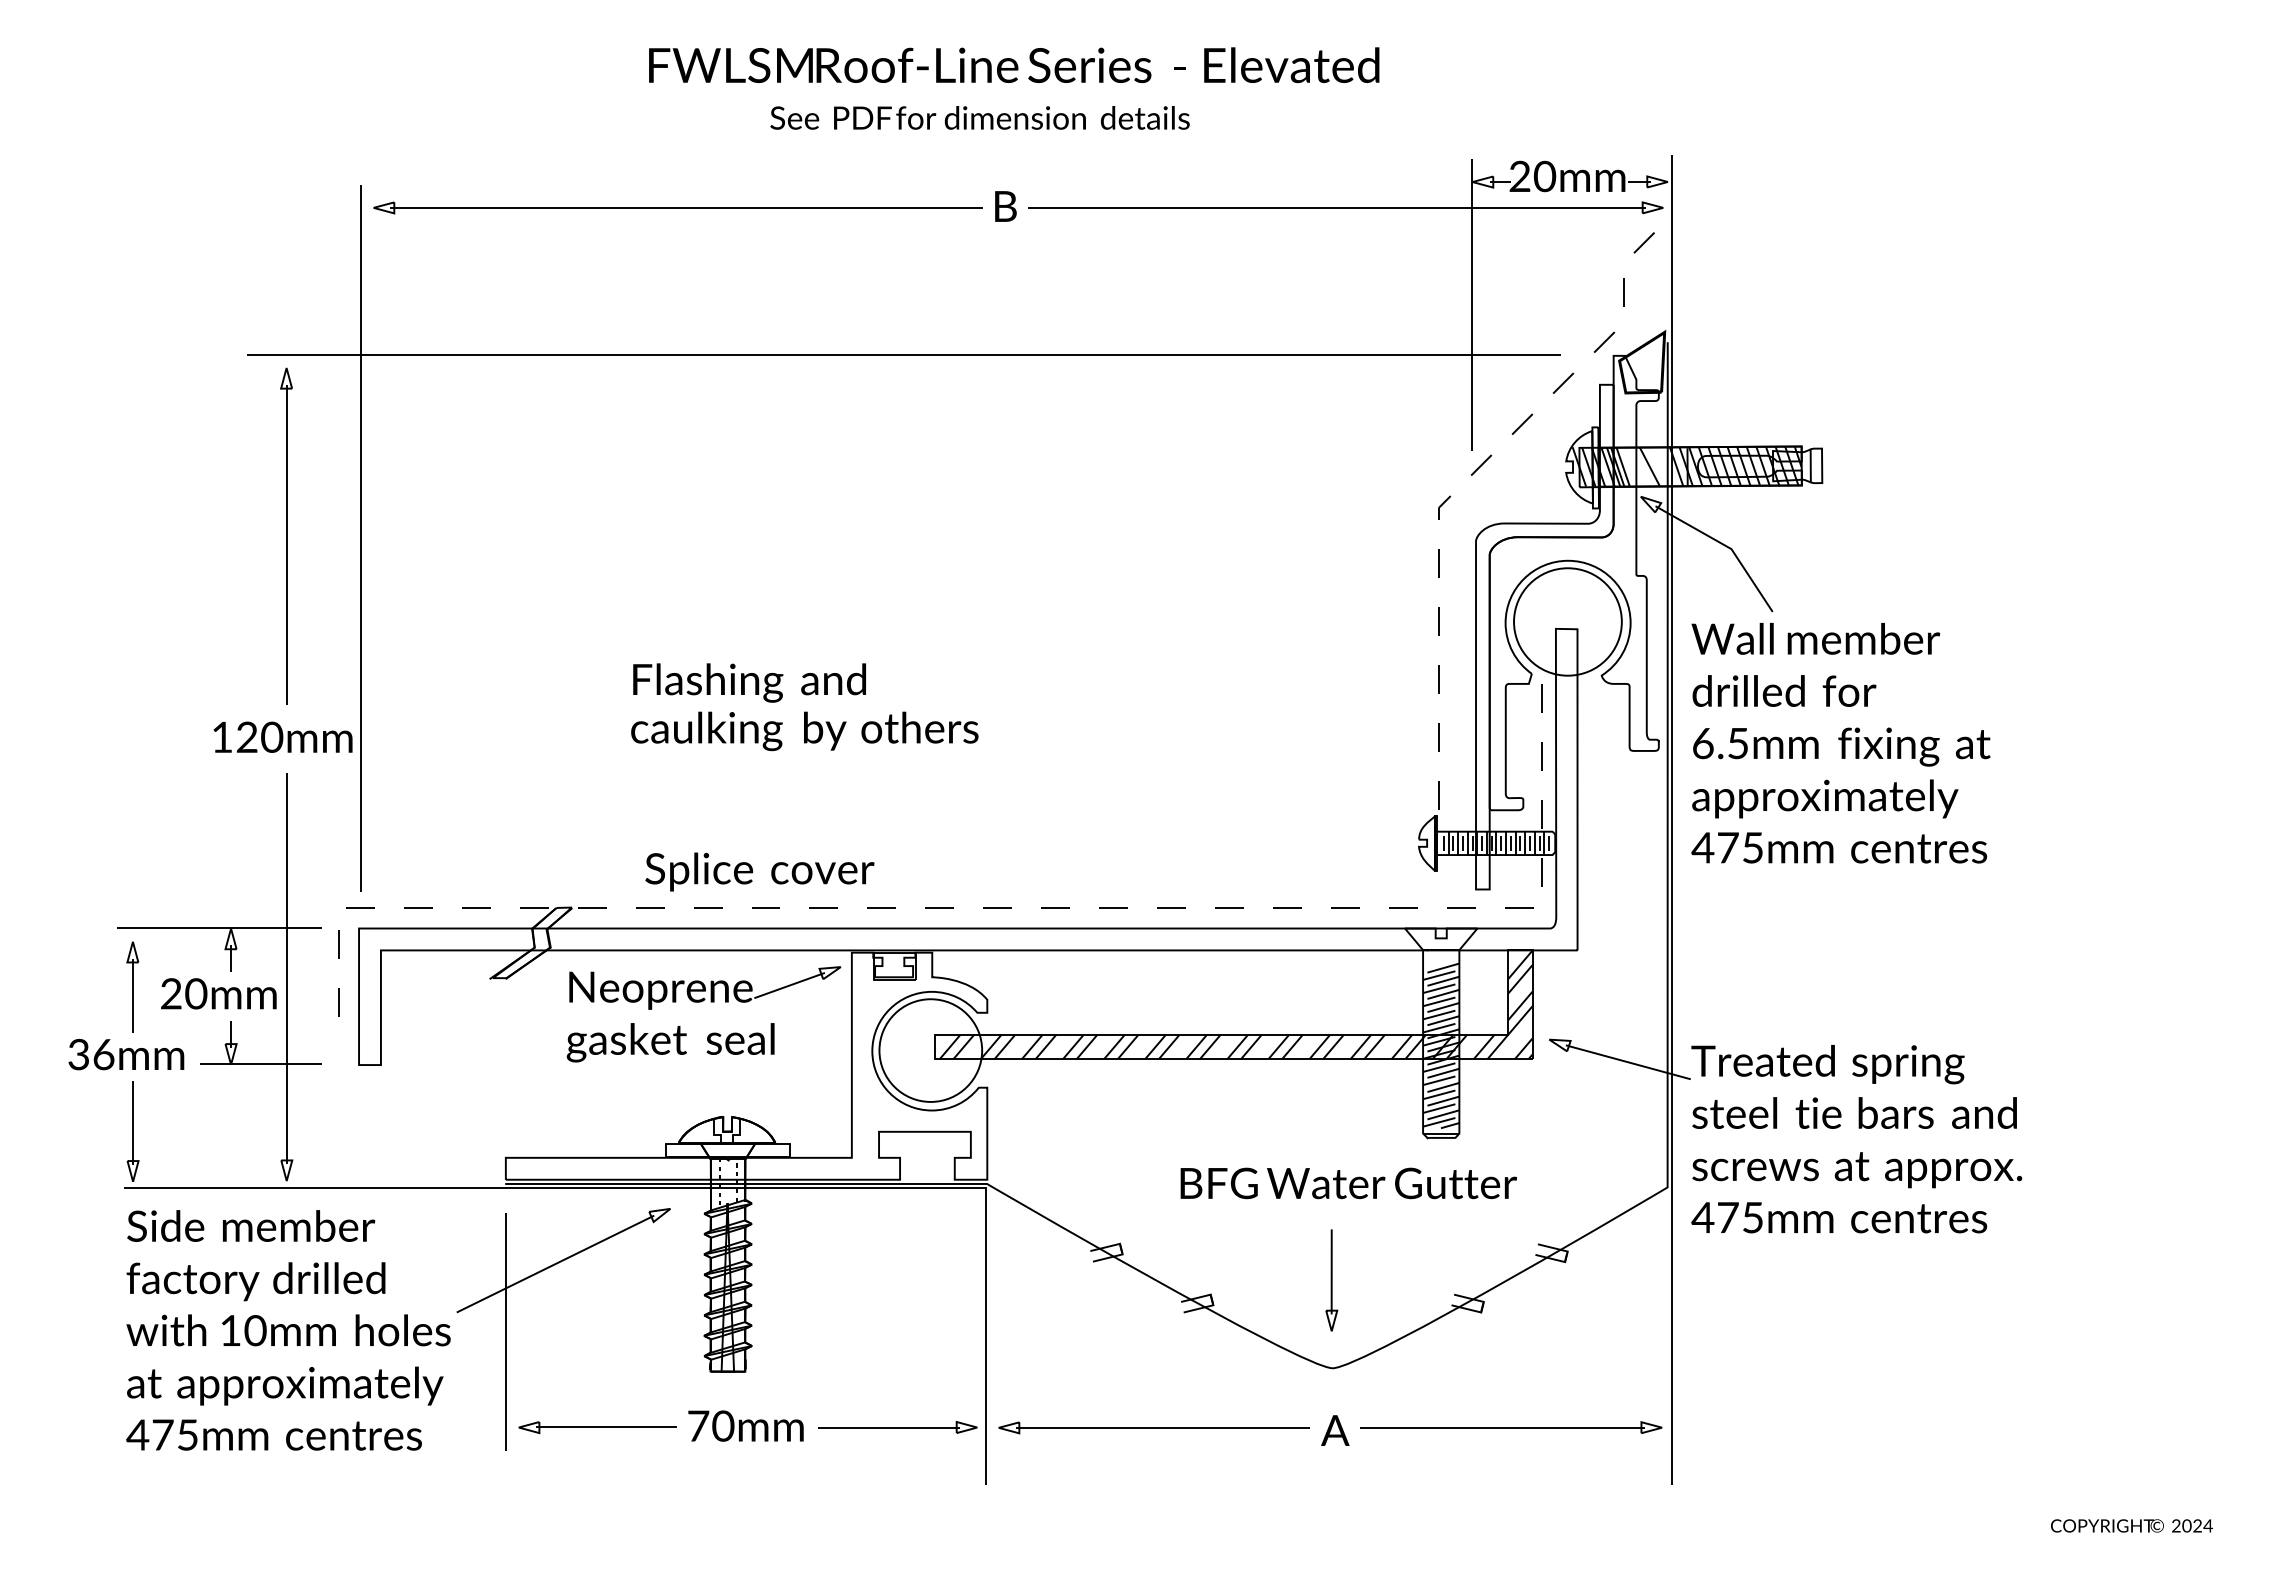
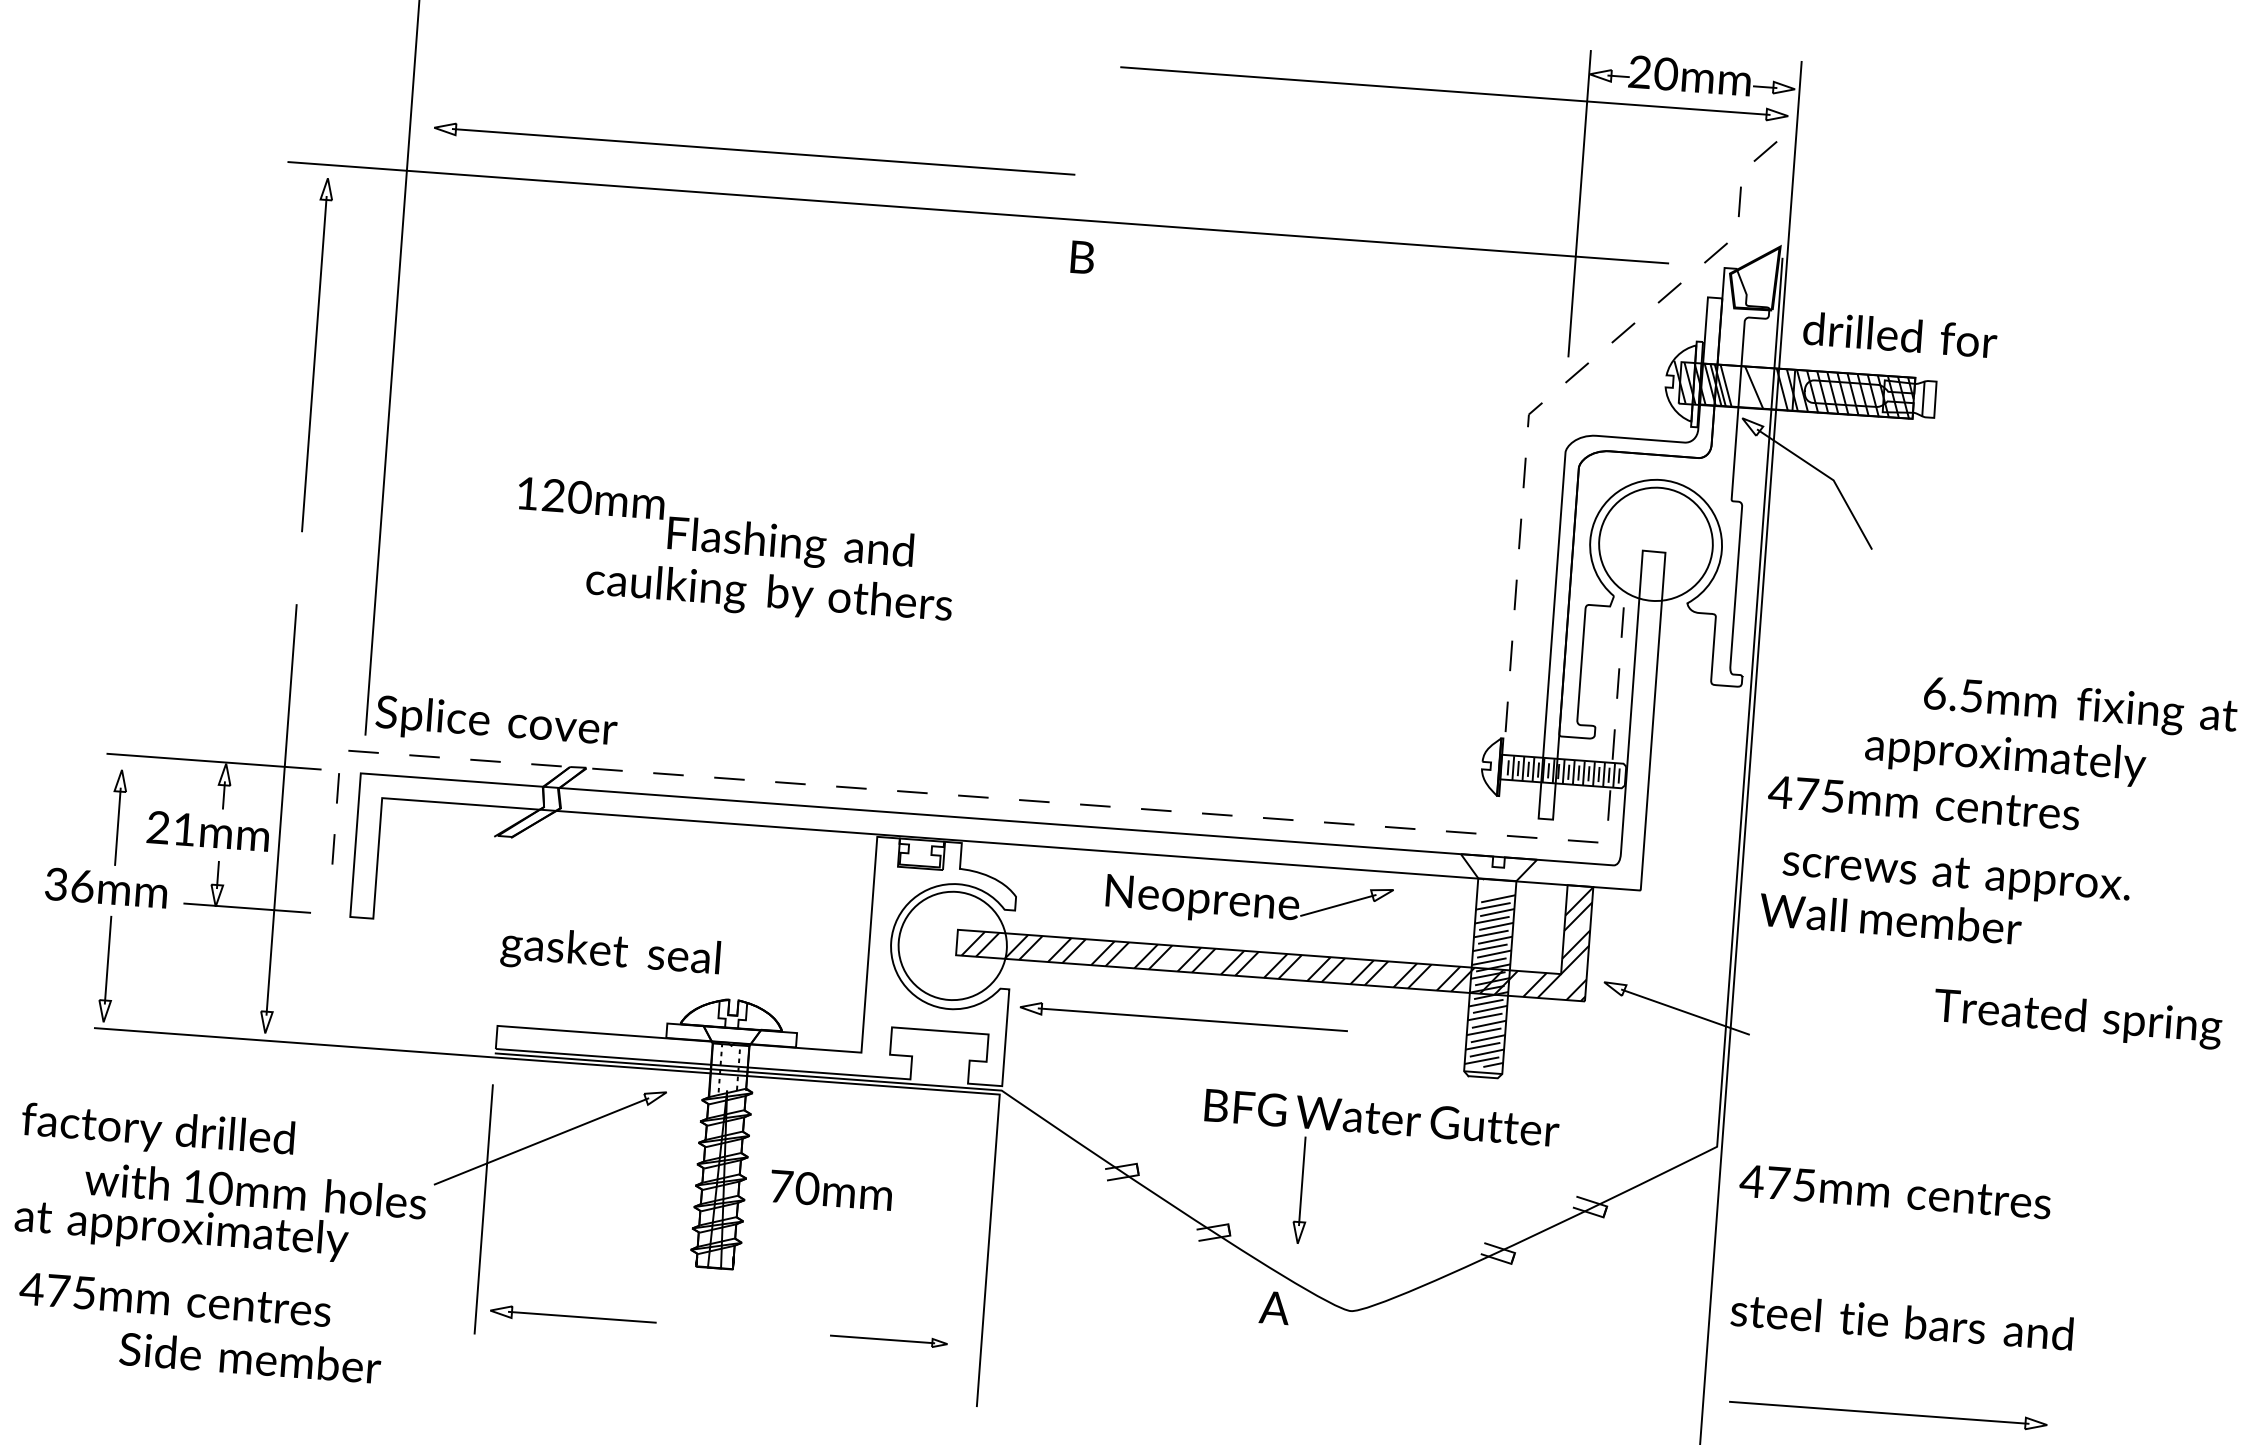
text: (1005, 206) -> (1082, 257), moved
part: (677, 207) -> (753, 150), moved
text: (1815, 638) -> (1890, 918), moved
text: (1784, 690) -> (1900, 334), moved
text: (804, 731) -> (768, 595), moved
text: (282, 736) -> (590, 497), moved
text: (1841, 746) -> (2080, 707), moved
text: (1825, 798) -> (2005, 756), moved
text: (759, 871) -> (496, 723), moved
part: (705, 987) -> (1249, 901), moved
text: (196, 993) -> (184, 829), 20mm -> 21mm
text: (670, 1042) -> (610, 953), moved
text: (1827, 1064) -> (2077, 1018), moved
text: (1854, 1112) -> (1901, 1321), moved
text: (1857, 1170) -> (1956, 876), moved
text: (251, 1225) -> (250, 1357), moved
part: (1331, 1280) -> (1301, 1190), moved
text: (255, 1281) -> (157, 1131), moved
text: (285, 1385) -> (181, 1229), moved
text: (745, 1425) -> (830, 1189), moved
part: (897, 1427) -> (888, 1339), size x0.7
part: (1153, 1427) -> (1182, 1018), moved
part: (1511, 1427) -> (1888, 1413), moved
text: (1335, 1430) -> (1274, 1307), moved
text: (273, 1434) -> (174, 1298), moved

